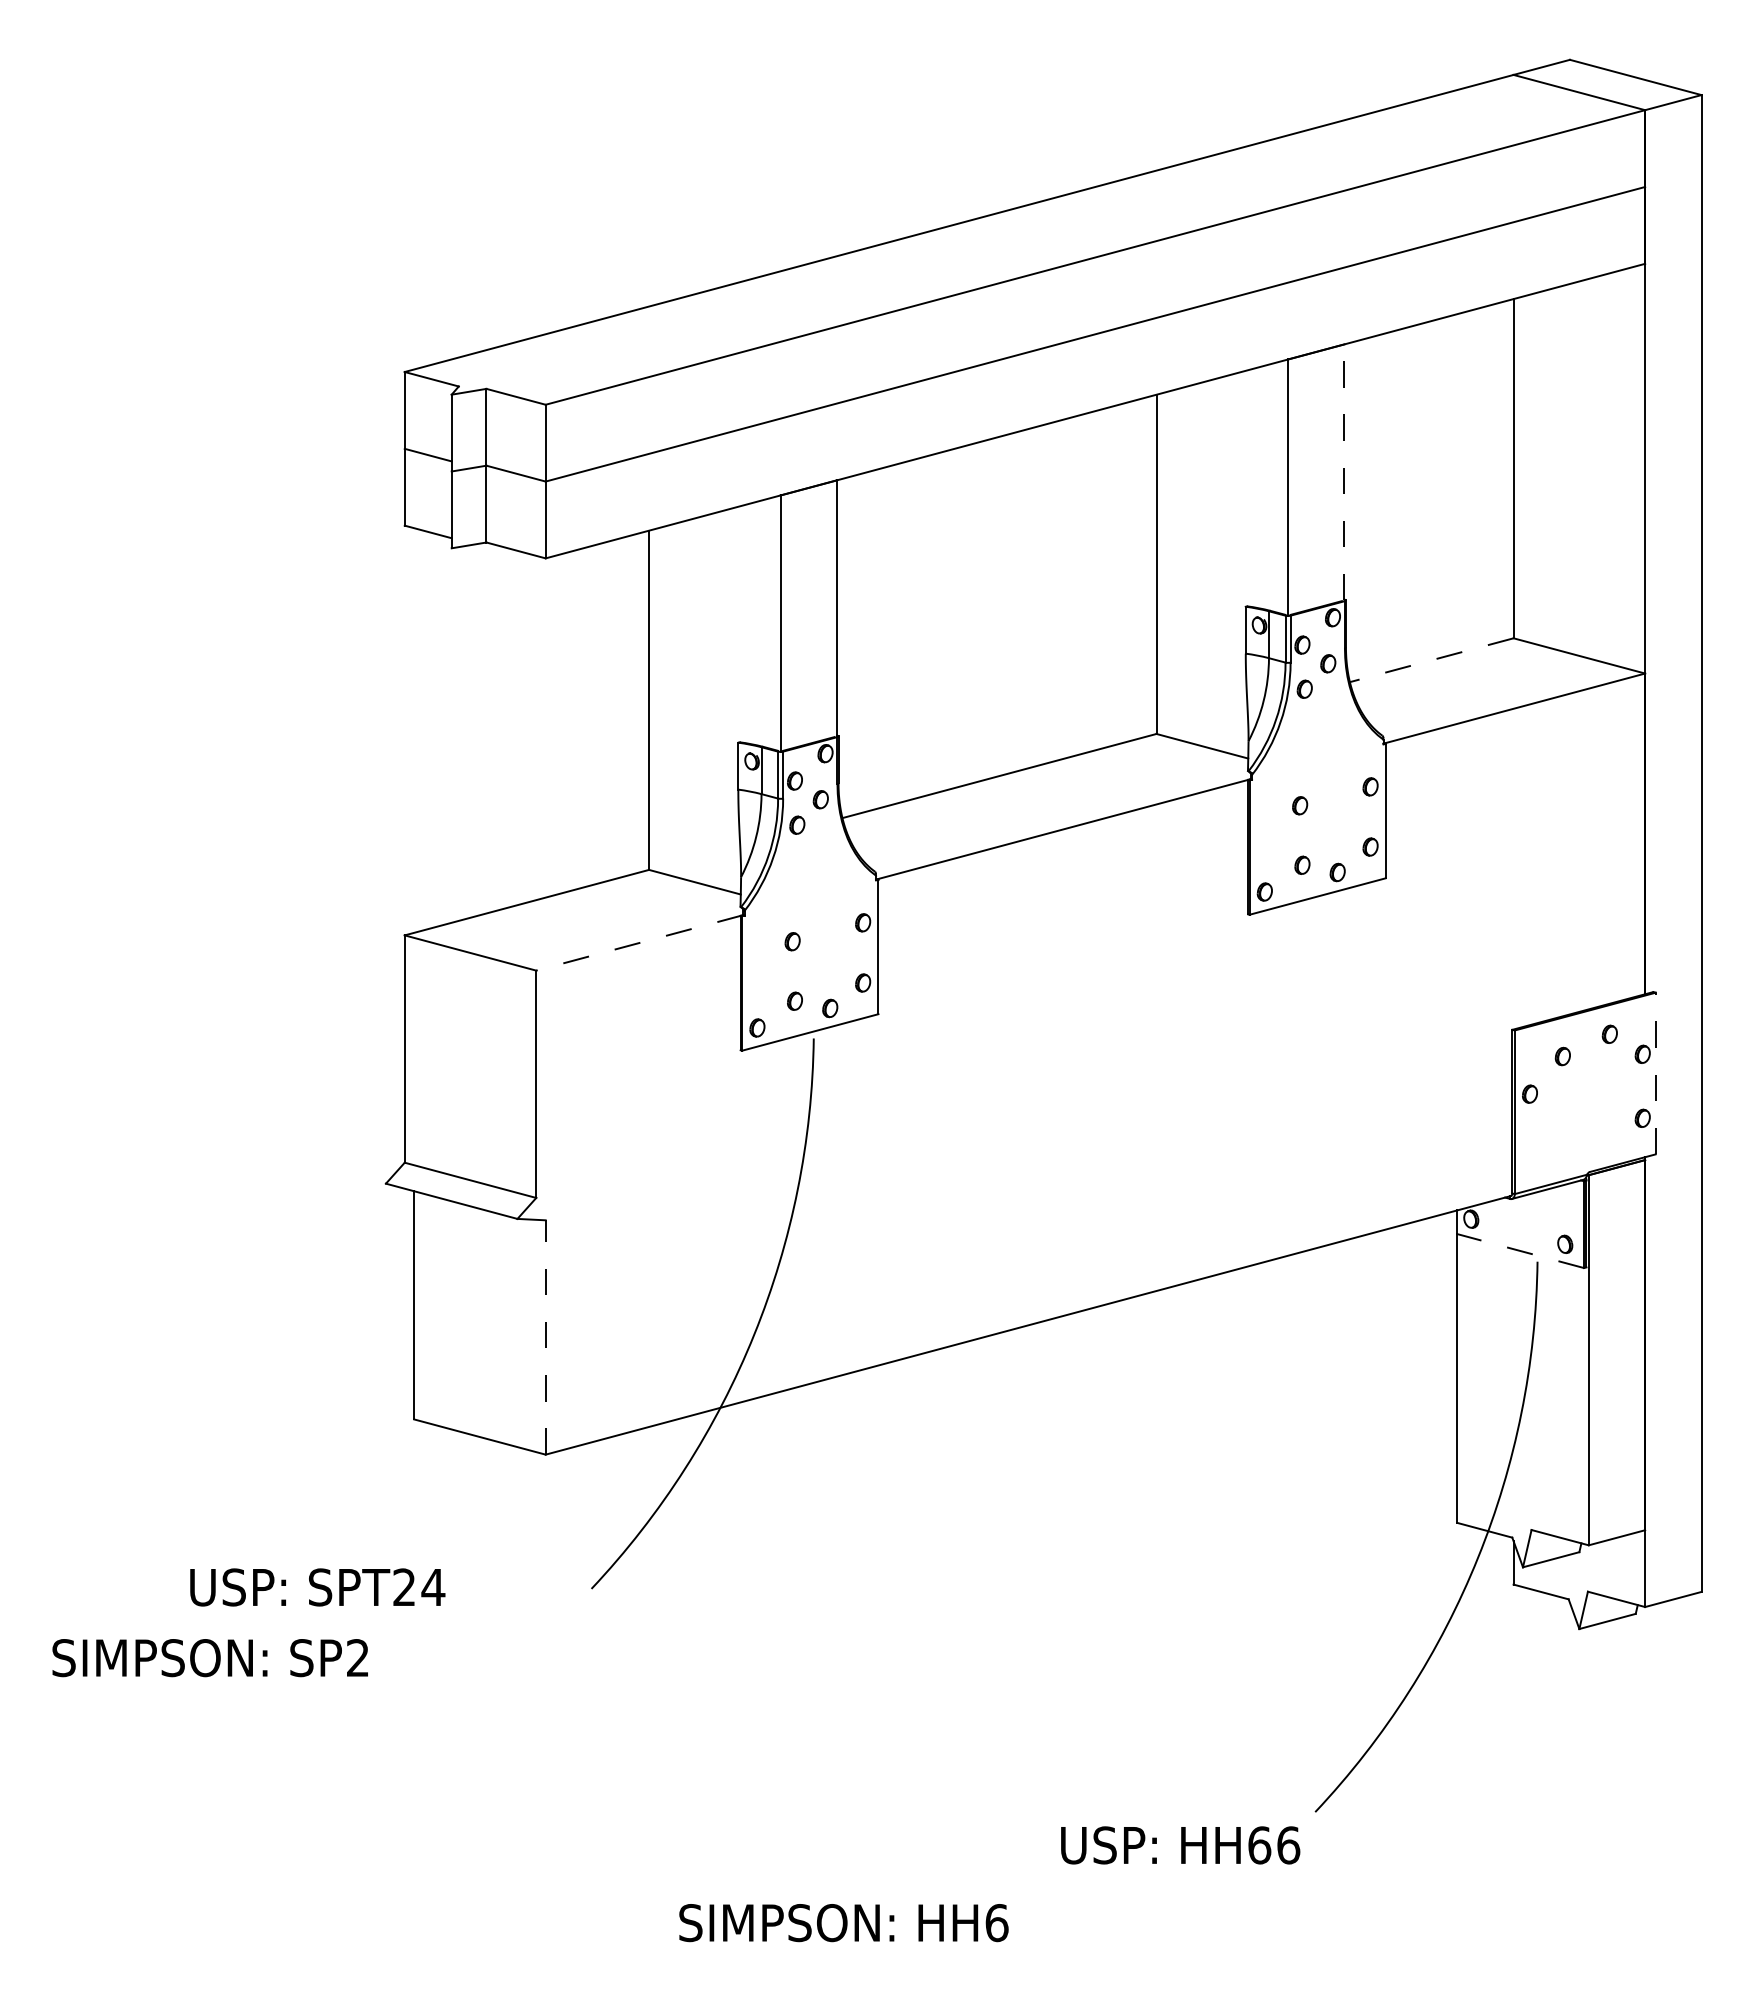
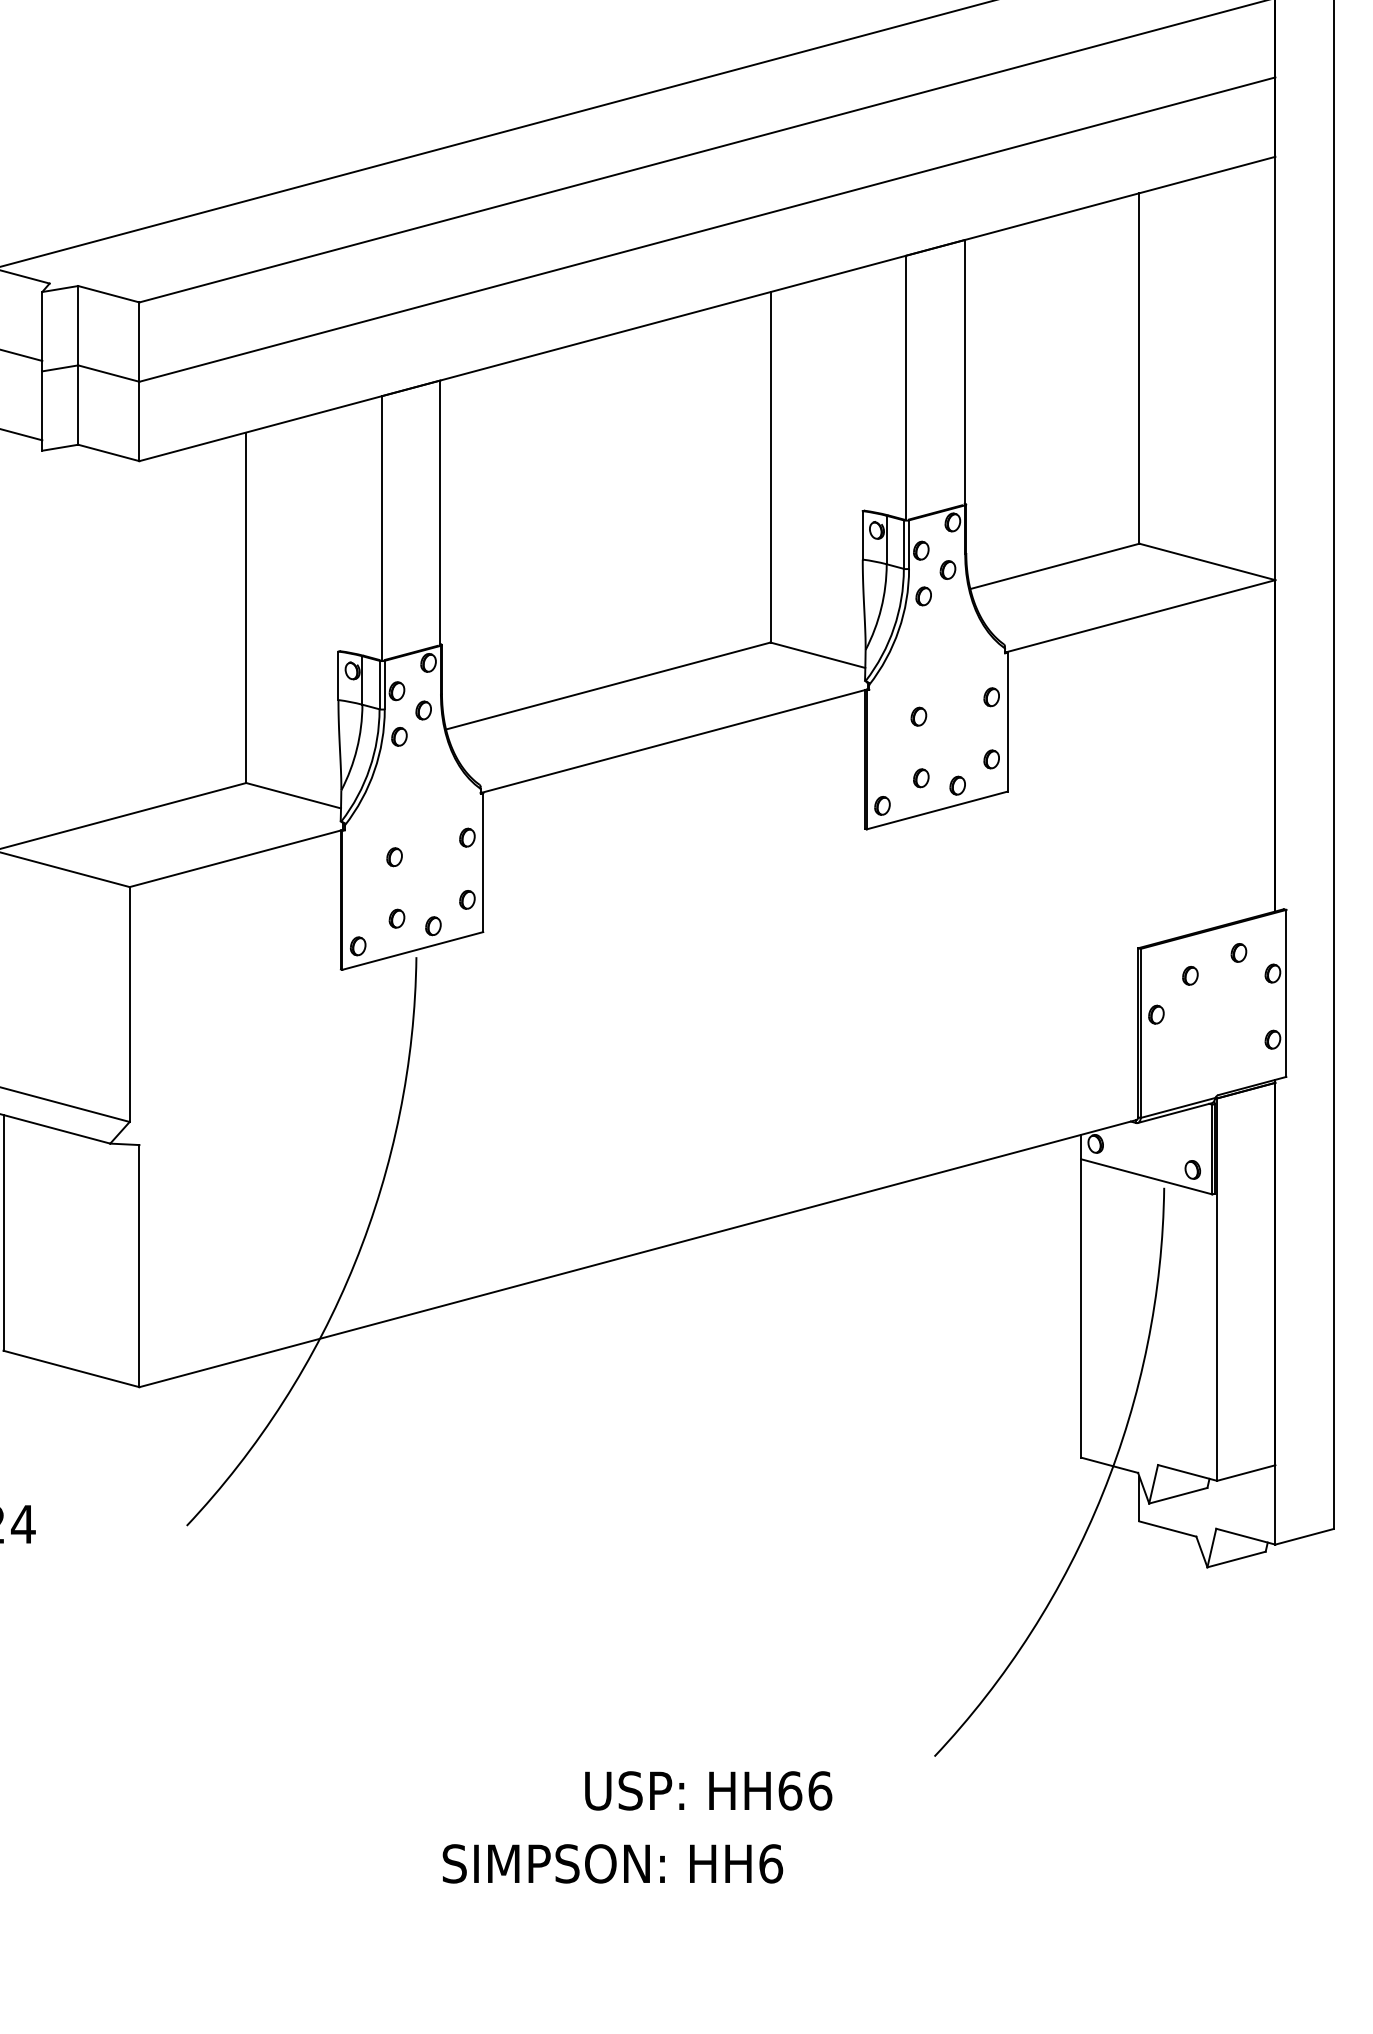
line: (1344, 471) -> (964, 371), dashed -> solid
line: (1431, 660) -> (1054, 566), dashed -> solid
line: (639, 943) -> (236, 859), dashed -> solid
line: (1655, 1073) -> (1286, 993), dashed -> solid
line: (1520, 1251) -> (1146, 1177), dashed -> solid
line: (545, 1336) -> (139, 1265), dashed -> solid
text: (1180, 1845) -> (708, 1791), moved
text: (843, 1923) -> (612, 1864), moved

